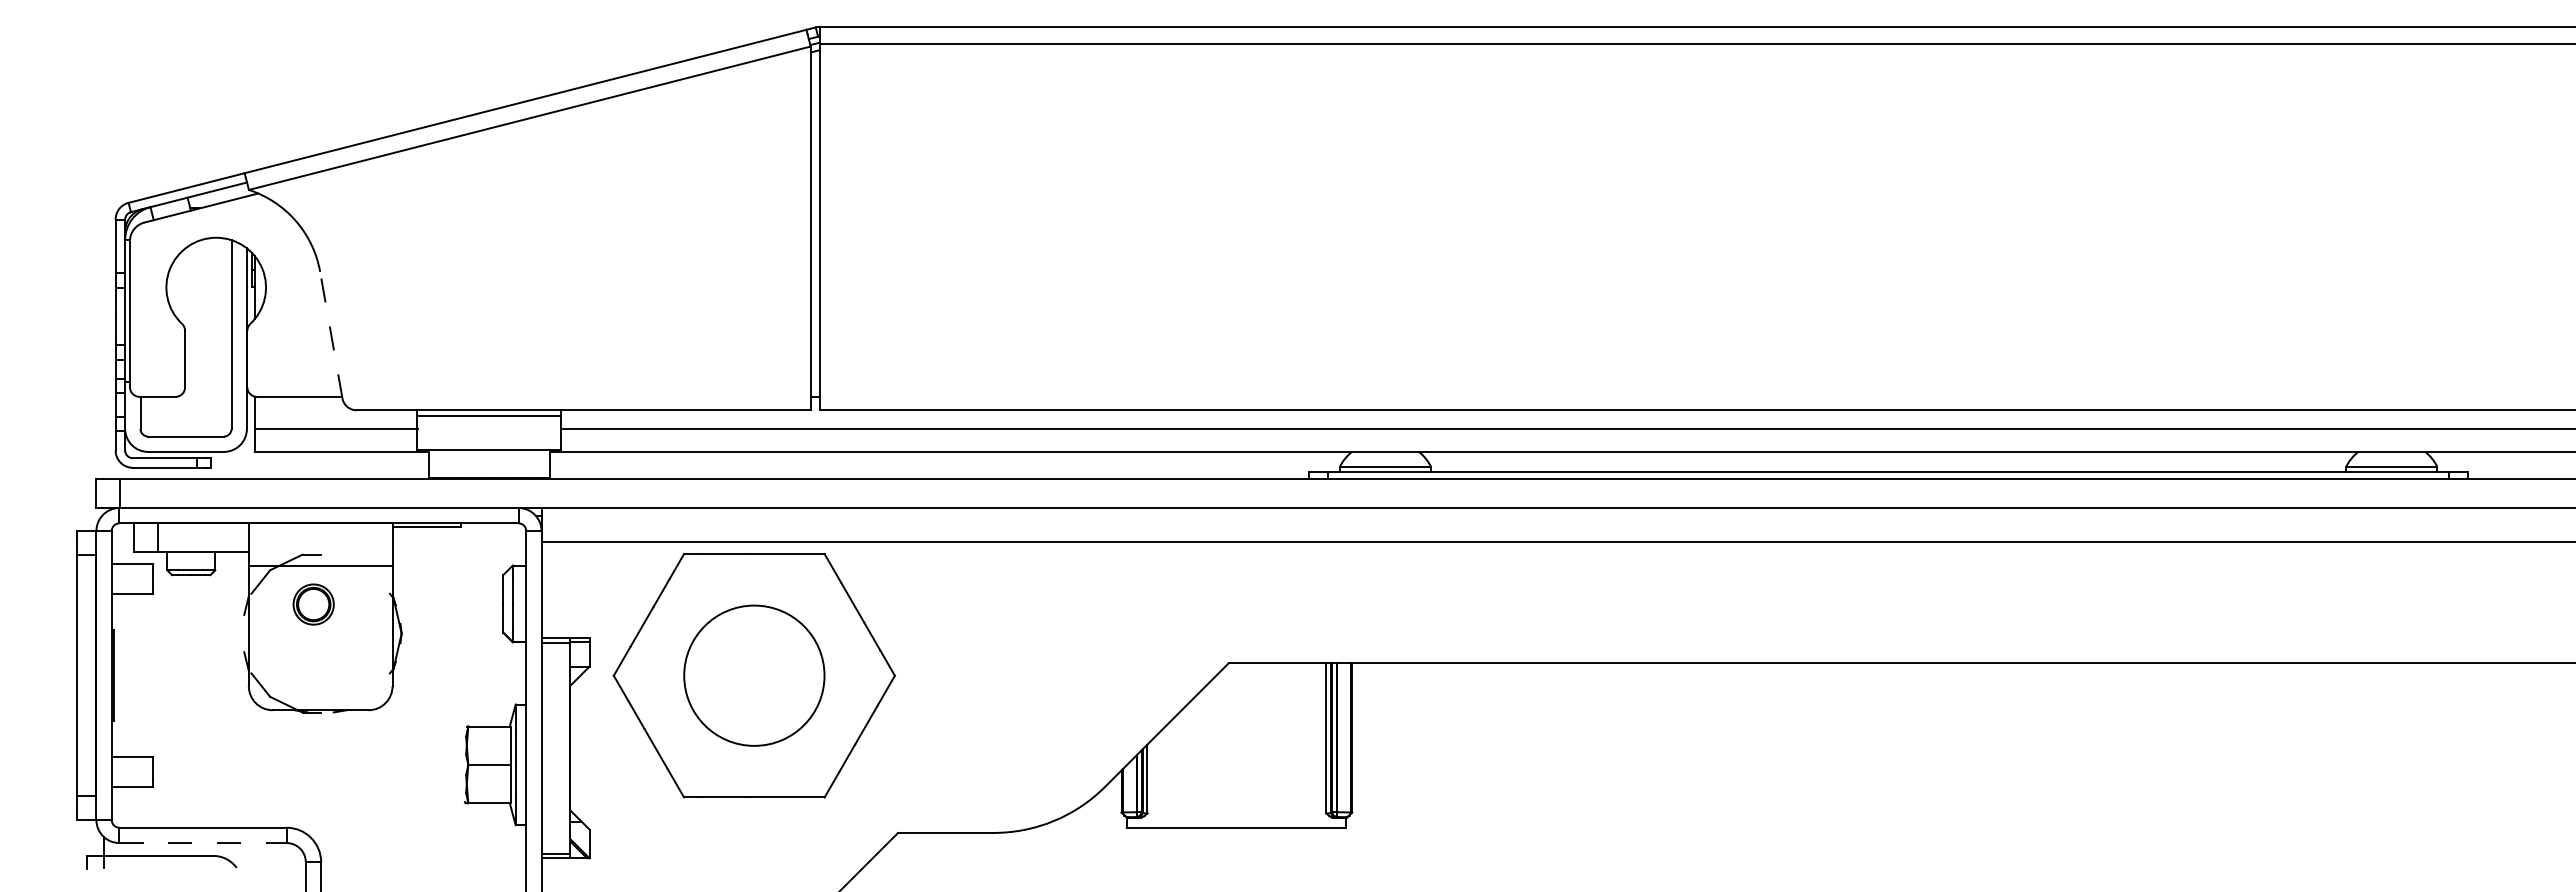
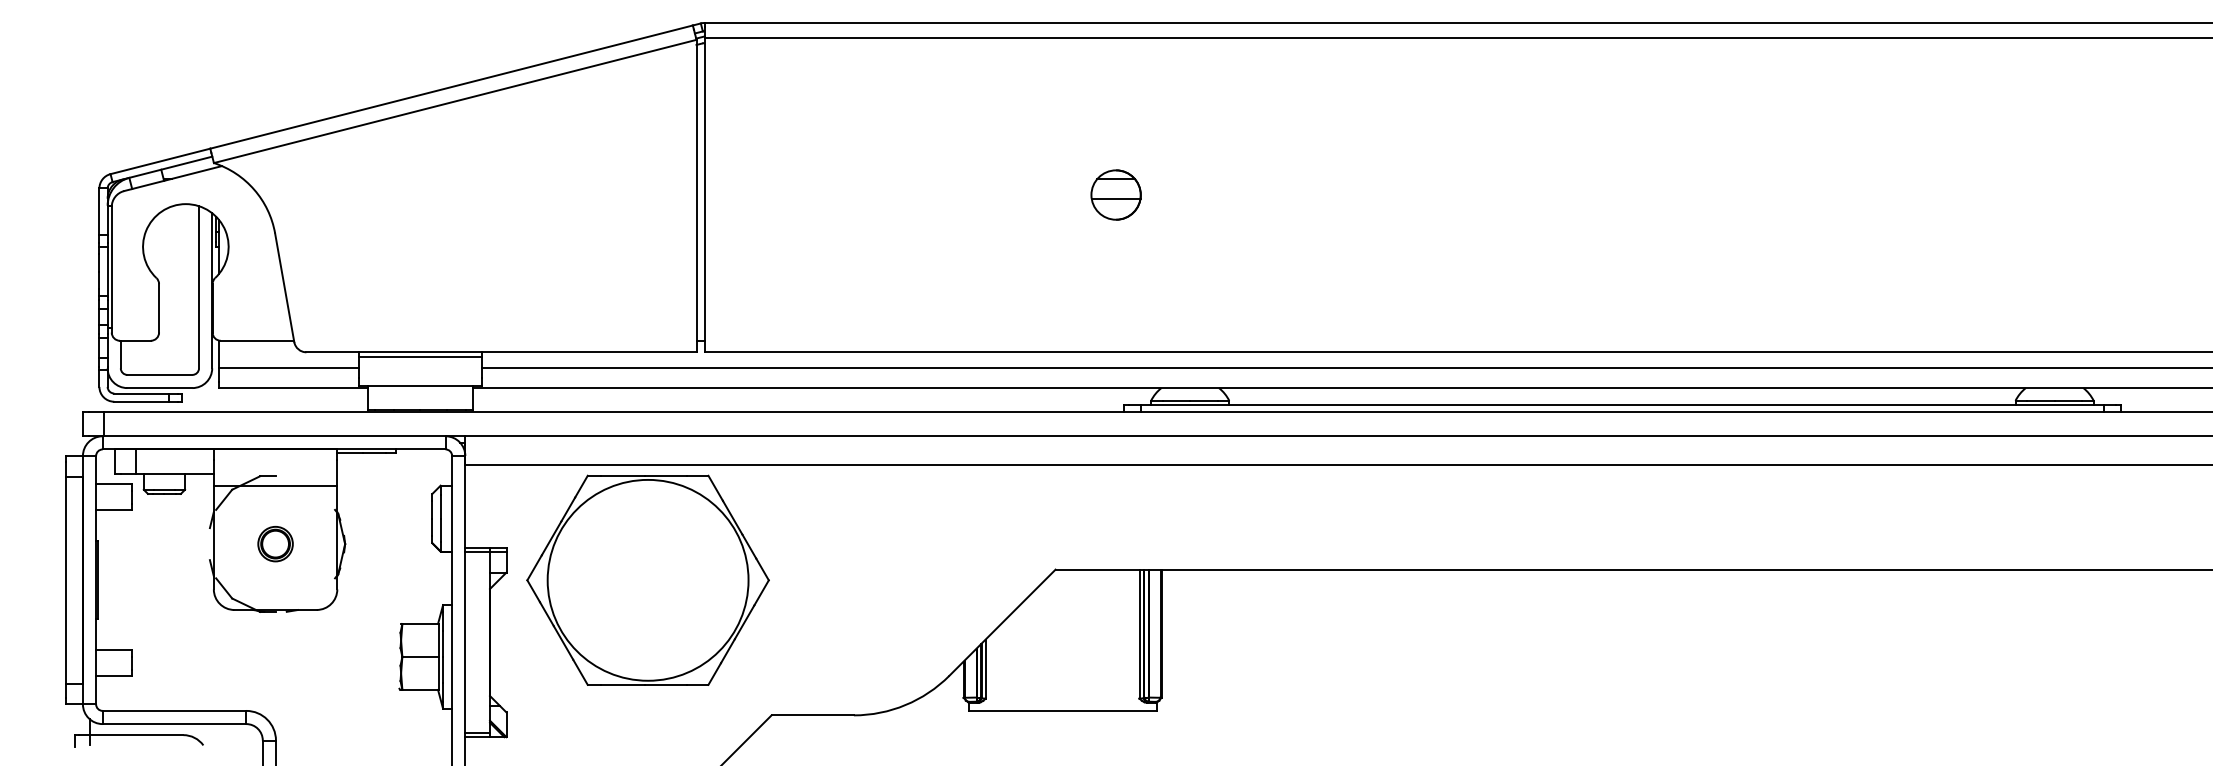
part: (1298, 226) -> (1115, 194), added
line: (331, 334) -> (284, 287), dashed -> solid
part: (313, 604) -> (275, 544), moved
circle: (754, 675) -> (648, 580), size x1.67
line: (203, 843) -> (174, 724), dashed -> solid

